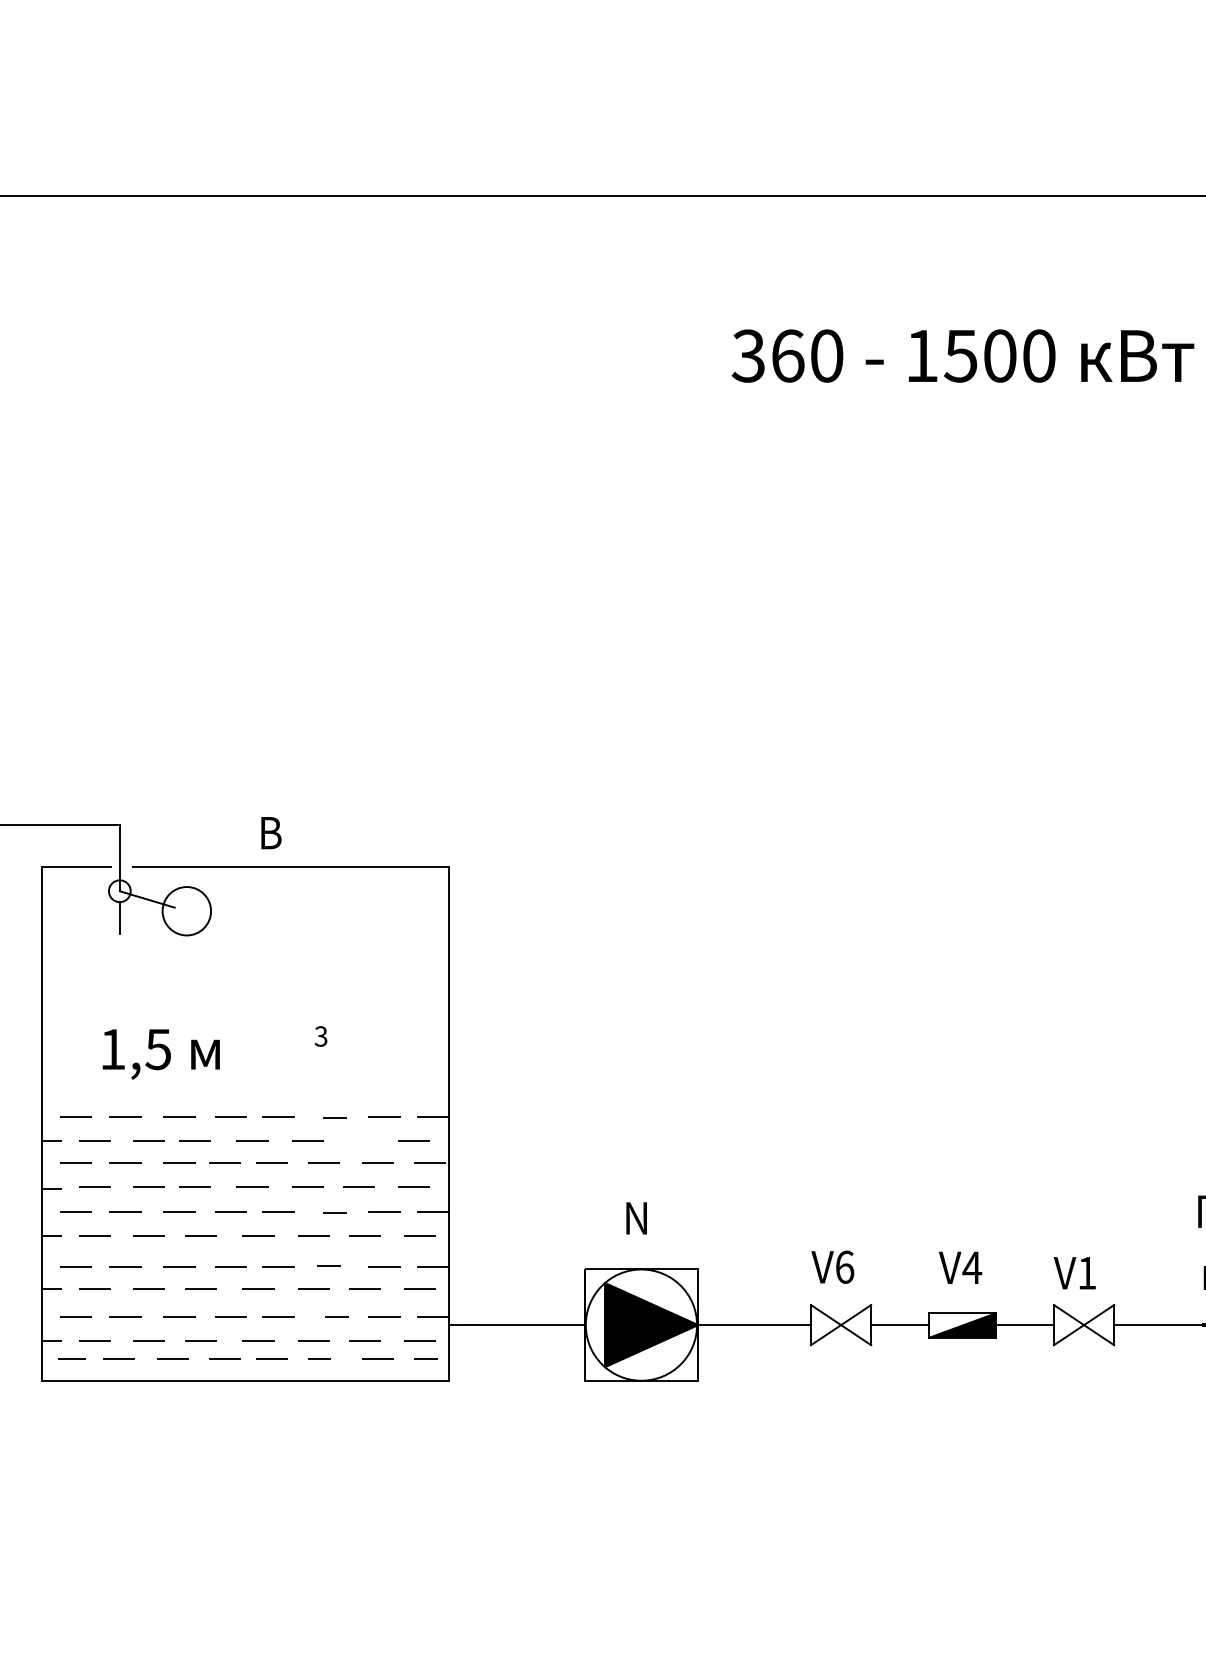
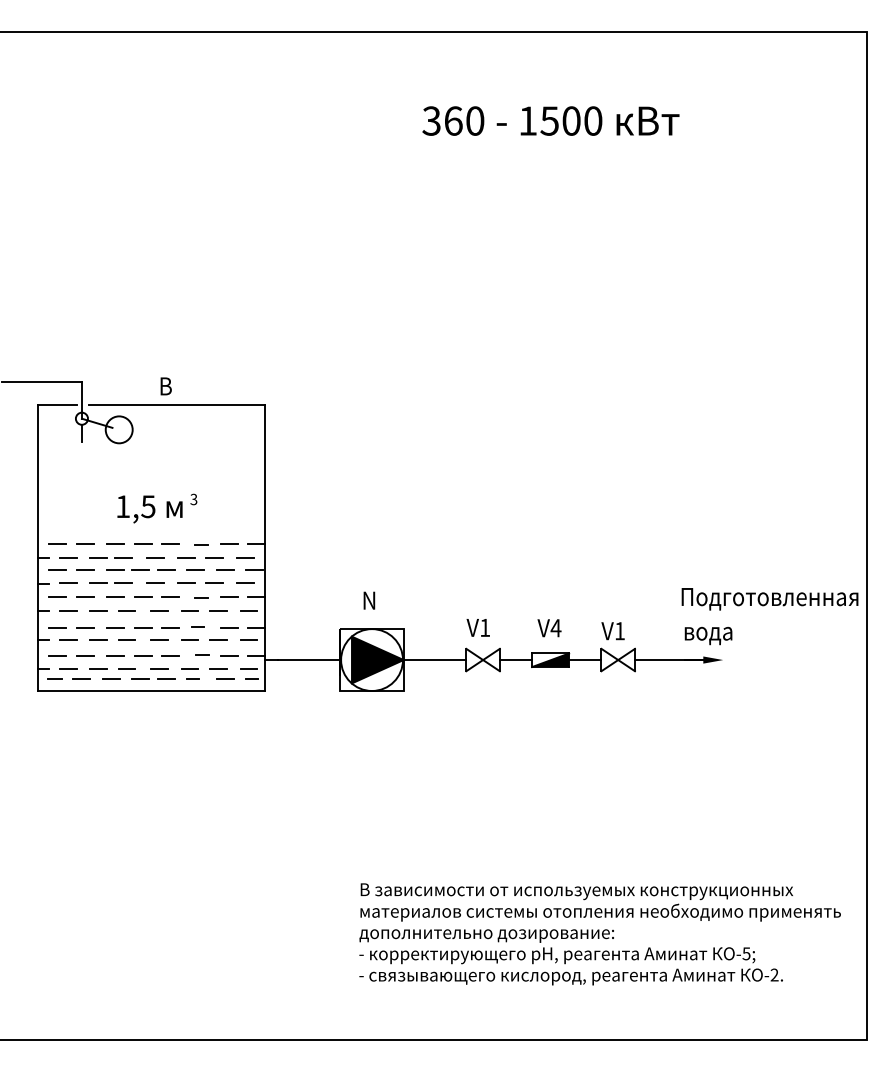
text: (160, 1054) -> (149, 509), moved
line: (358, 1140) -> (214, 557), added
text: (845, 1266) -> (485, 627), V6 -> V1

